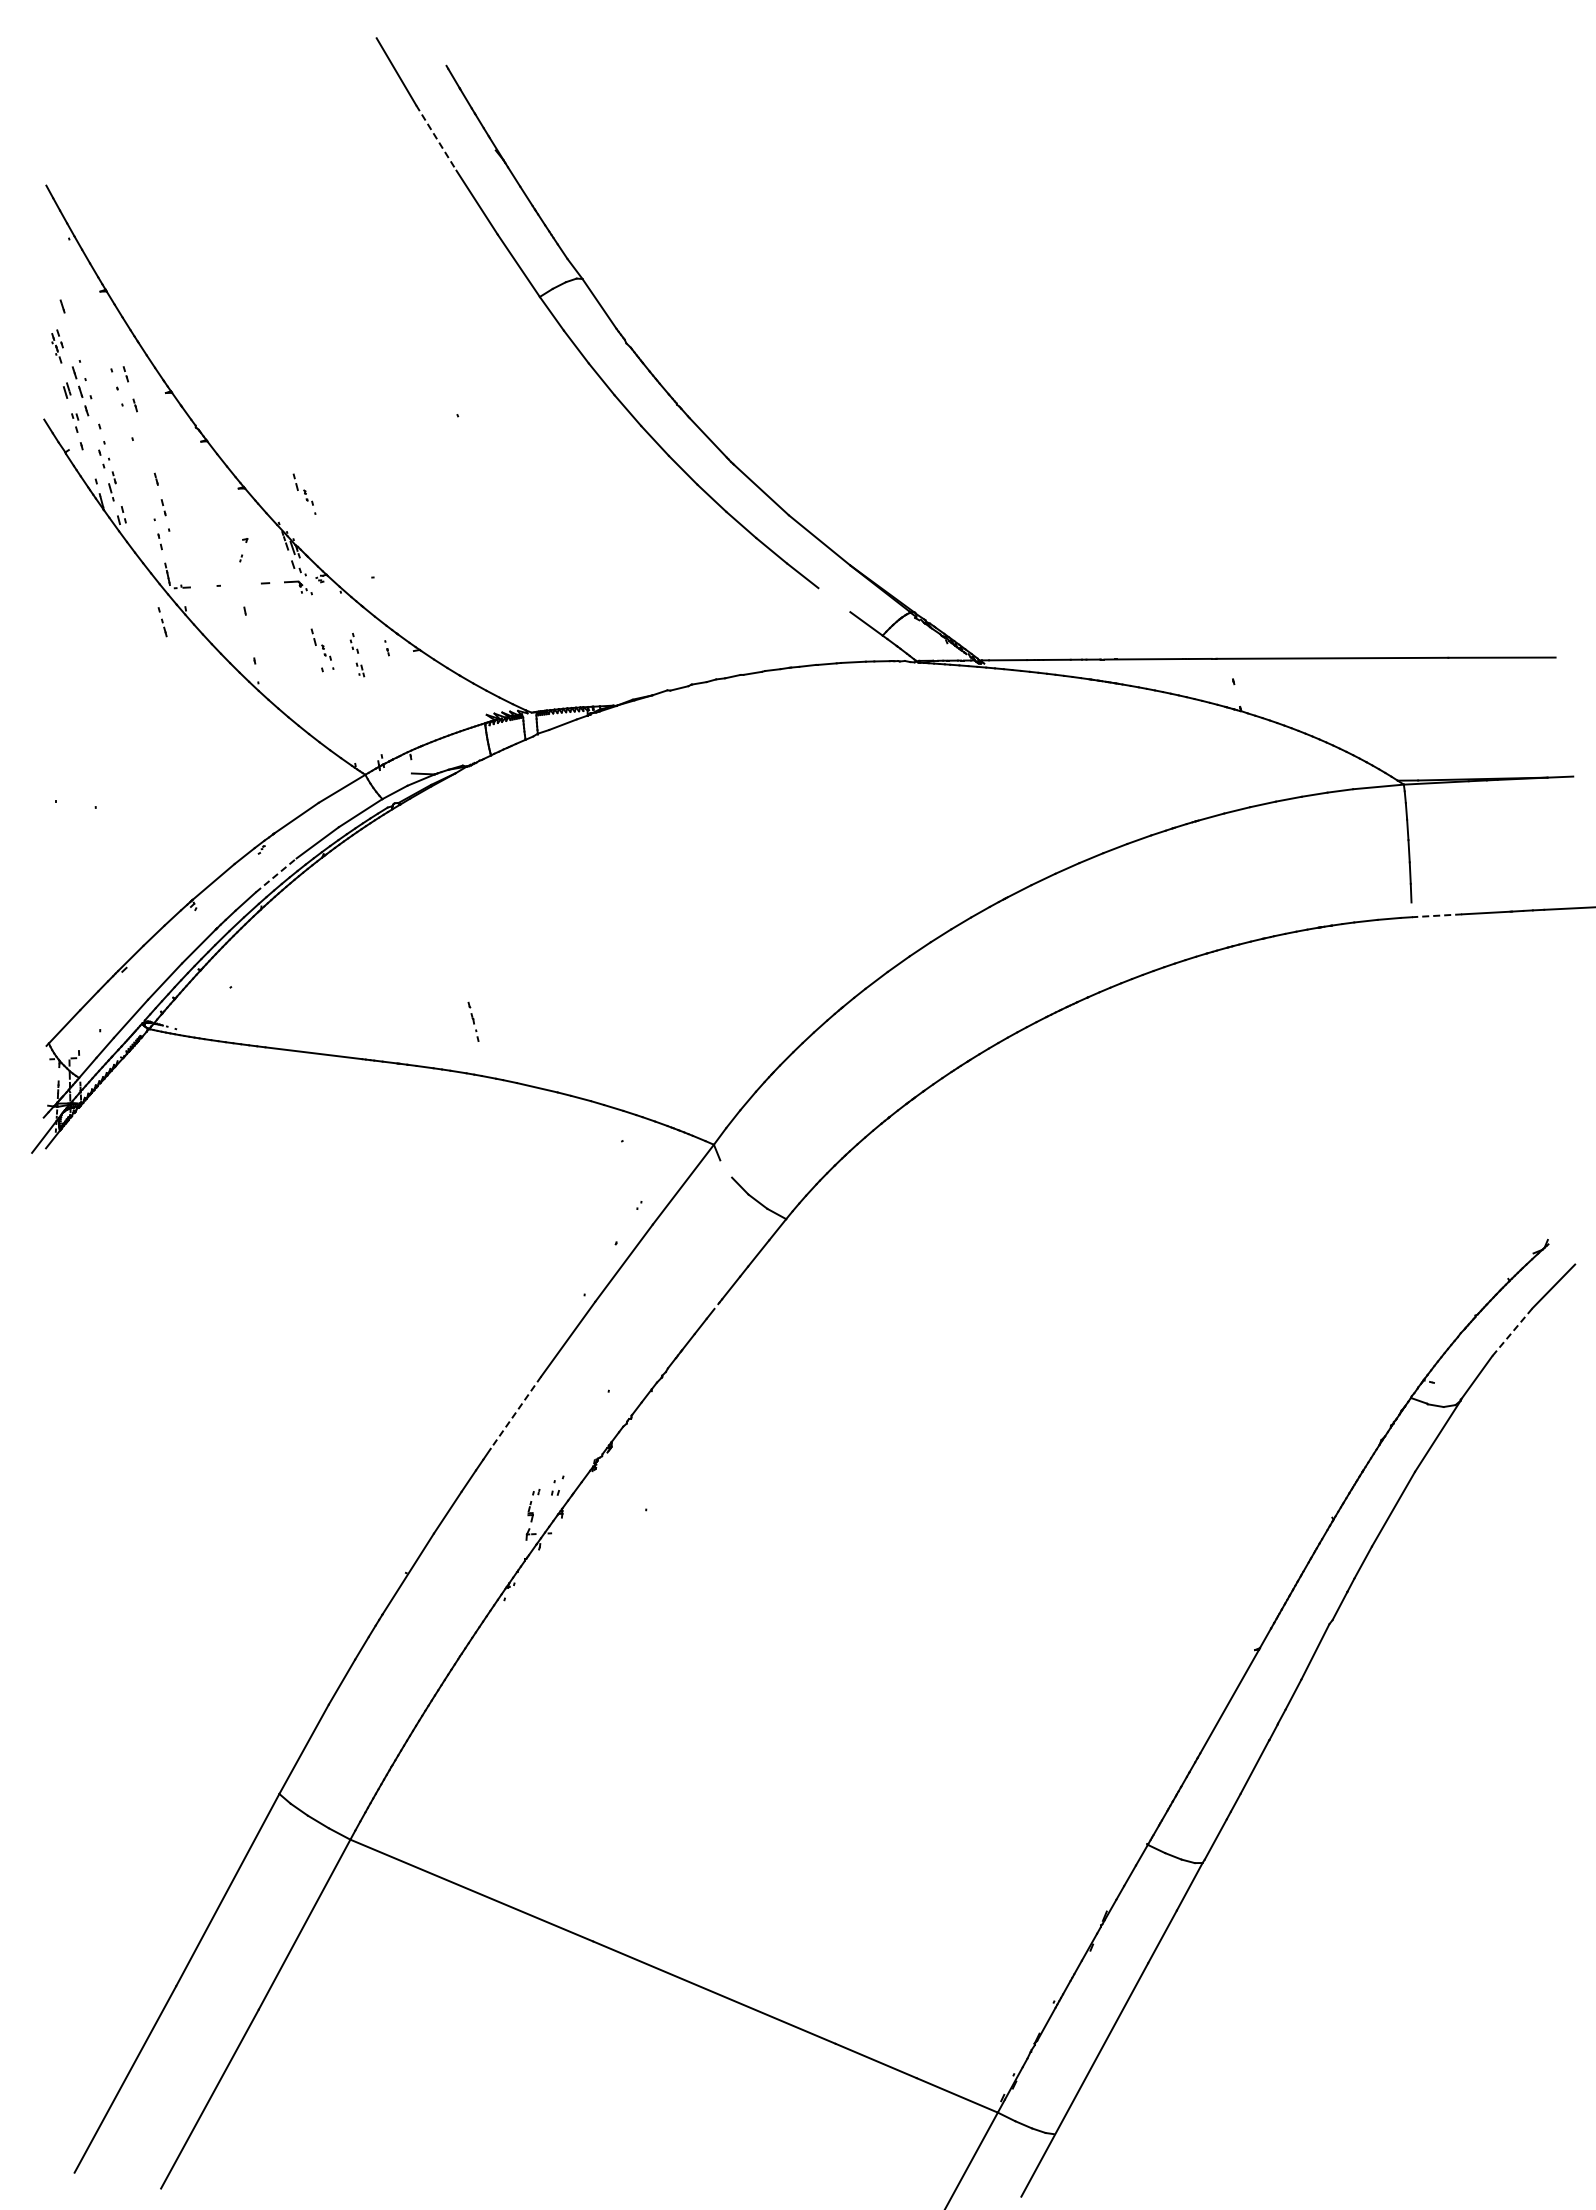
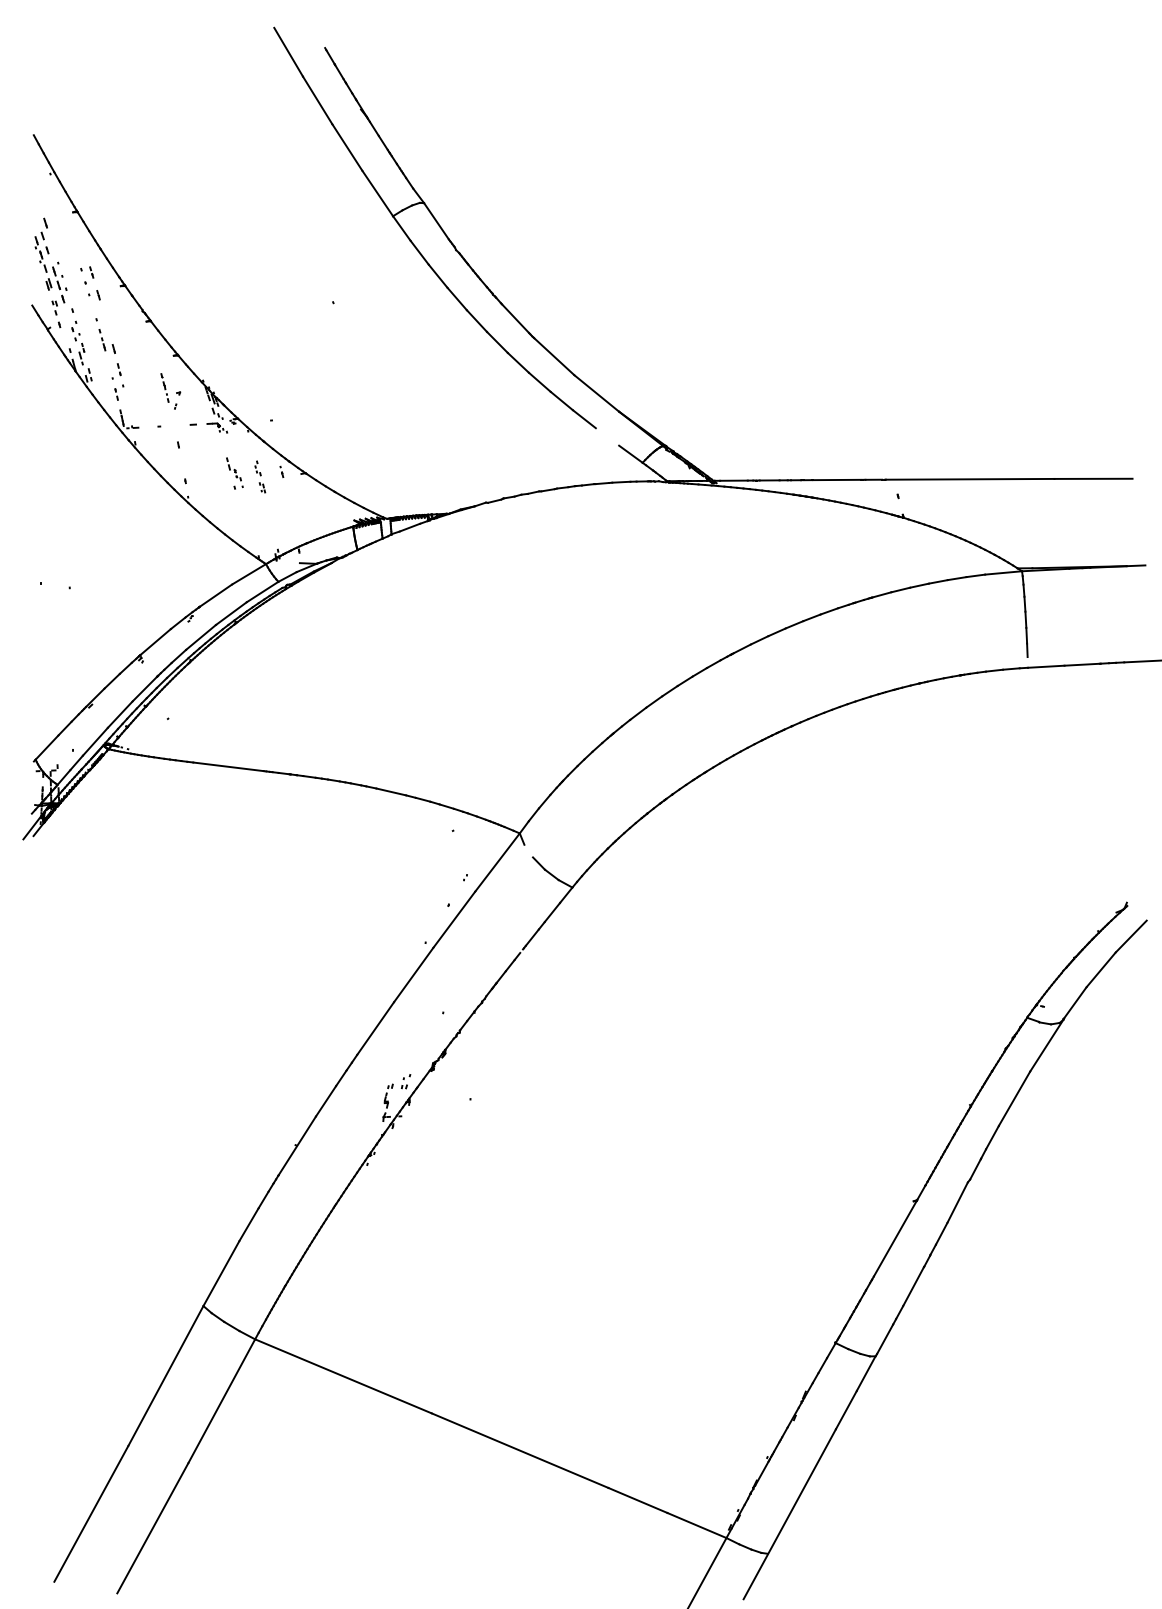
line: (436, 138) -> (317, 100), dashed -> solid
part: (57, 346) -> (41, 252), size x1.67
part: (304, 493) -> (221, 359), removed
part: (162, 622) -> (102, 340), moved
line: (276, 875) -> (201, 637), dashed -> solid
line: (1436, 915) -> (1045, 666), dashed -> solid
part: (473, 1021) -> (164, 387), moved
line: (1512, 1331) -> (1101, 969), dashed -> solid
line: (515, 1413) -> (375, 1029), dashed -> solid

